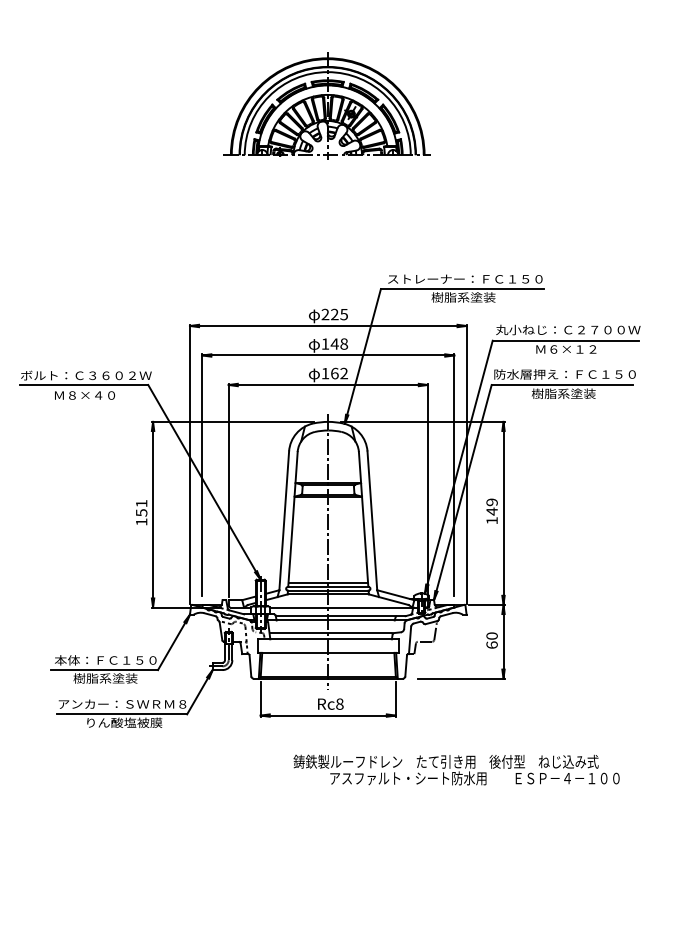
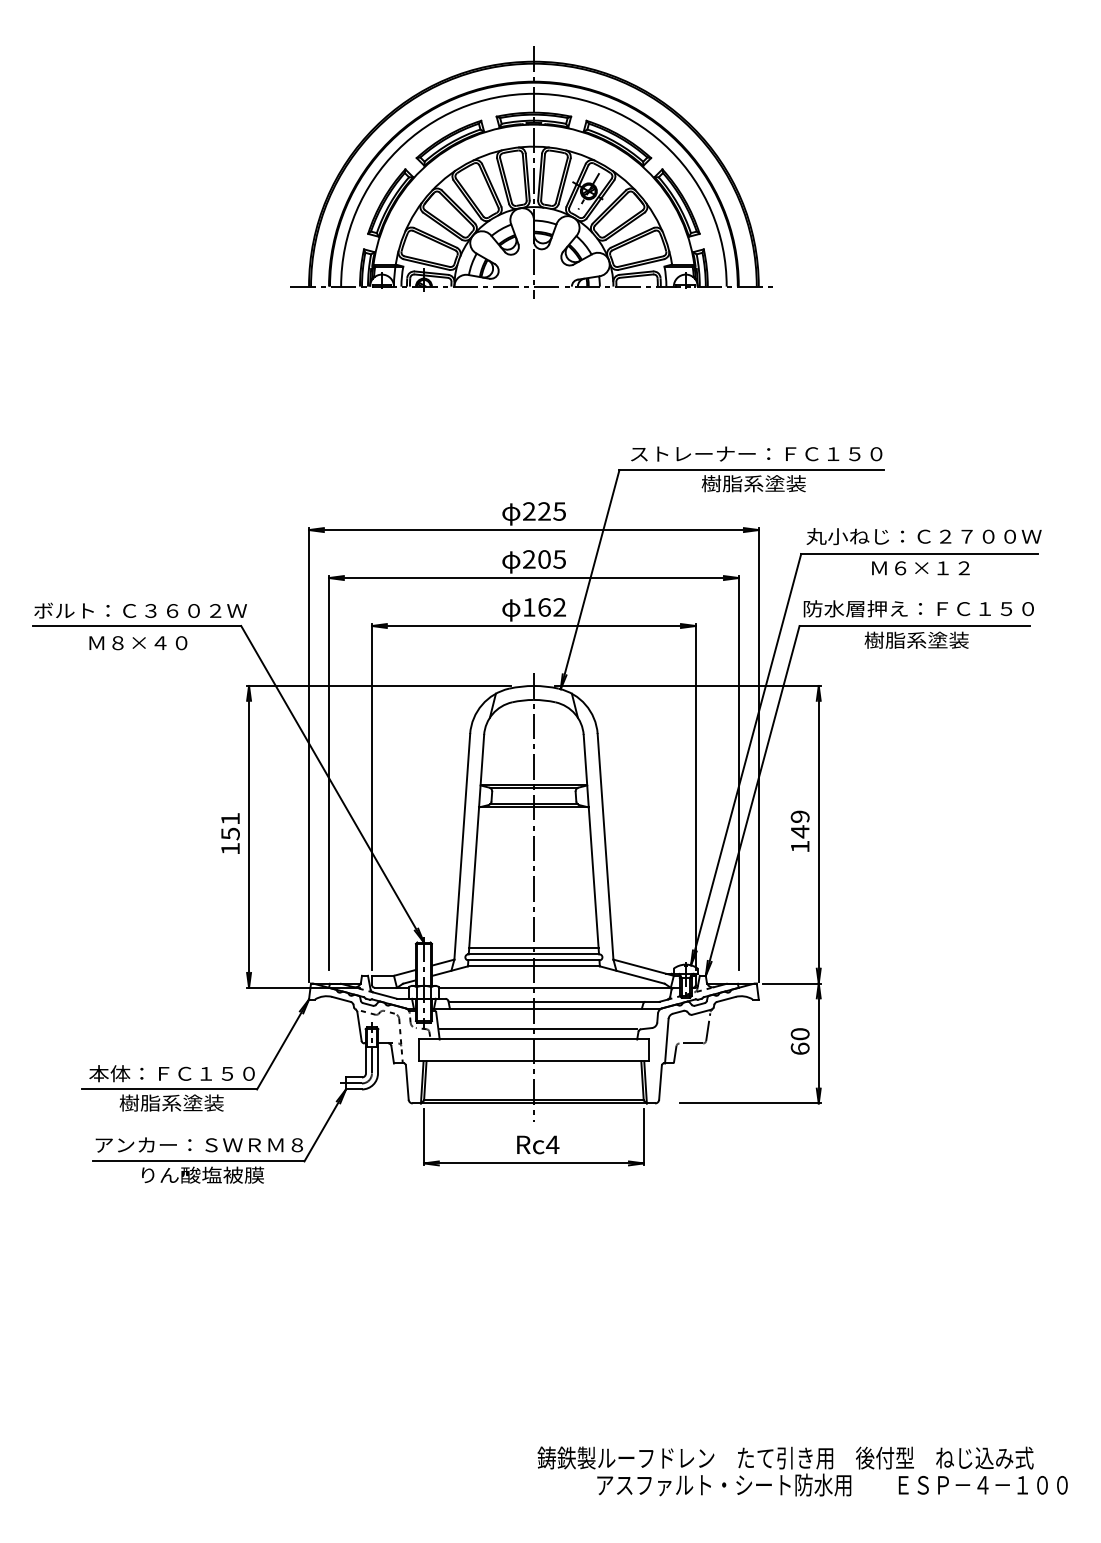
part: (326, 105) -> (530, 171), size x1.43
text: (334, 343) -> (543, 558), 148 -> 205
text: (339, 703) -> (552, 1143), Rc8 -> Rc4
text: (456, 769) -> (802, 1470), moved

